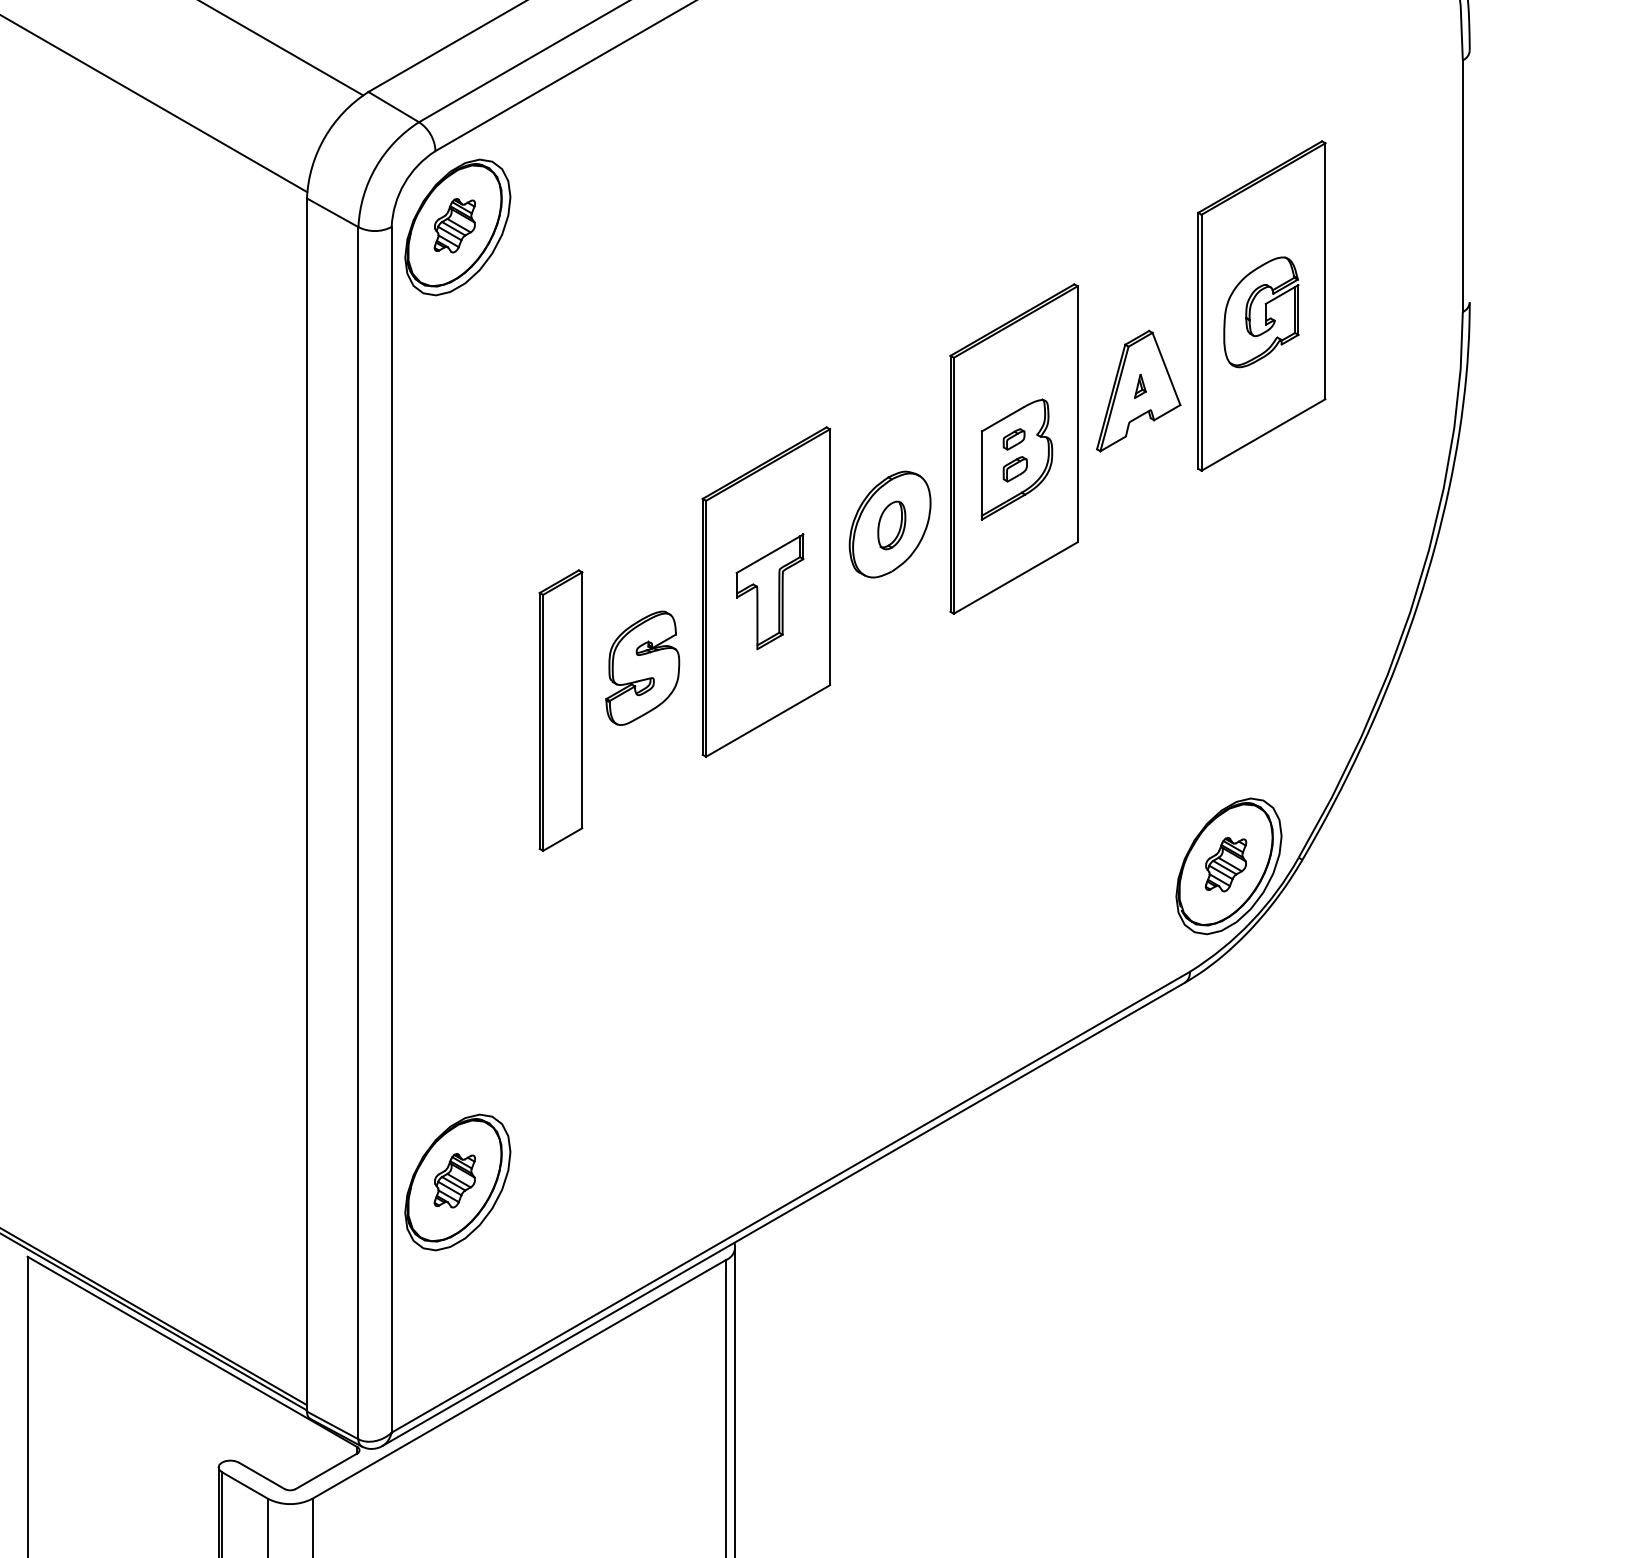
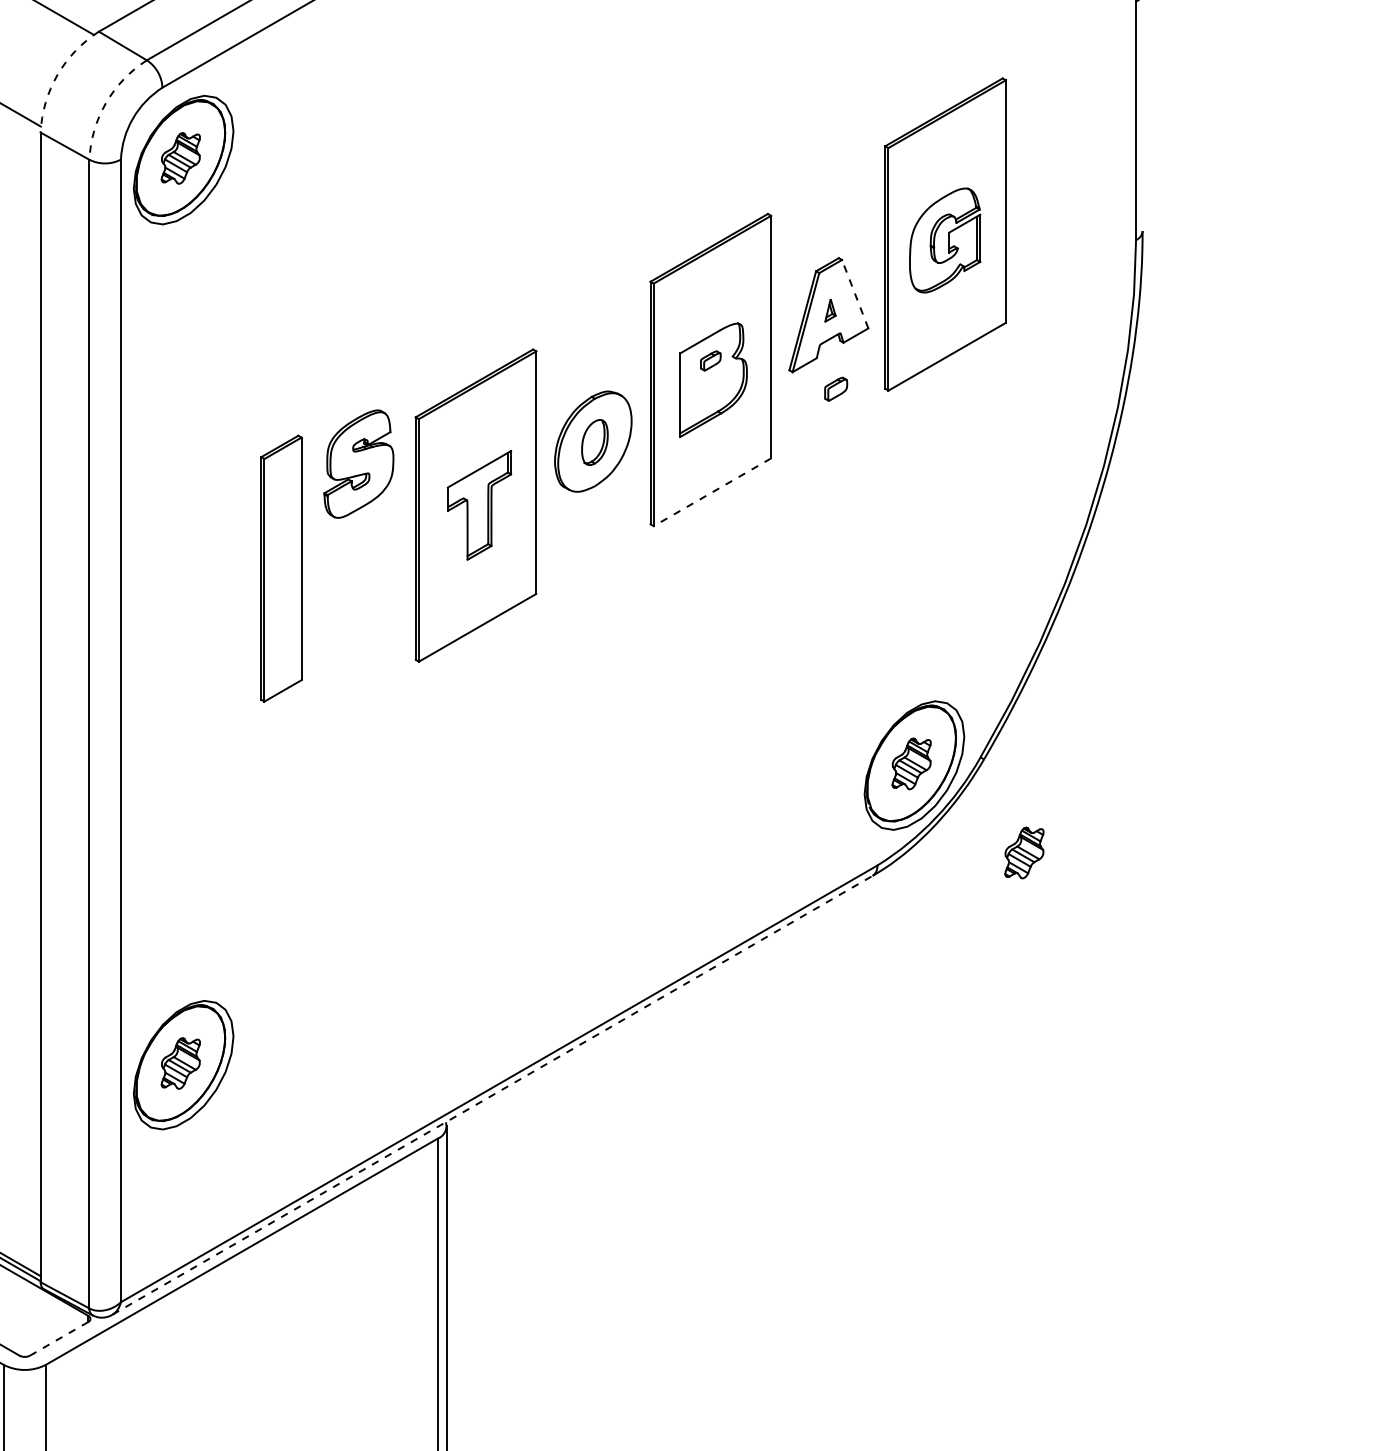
arc: (324, 137) -> (57, 74), solid -> dashed
arc: (375, 167) -> (105, 103), solid -> dashed
line: (1166, 369) -> (855, 294), solid -> dashed
part: (1014, 469) -> (835, 389), moved
line: (1015, 578) -> (712, 492), solid -> dashed
part: (642, 667) -> (358, 463), moved
part: (560, 710) -> (280, 568), moved
part: (1344, 958) -> (1023, 852), added
line: (784, 1214) -> (493, 1095), solid -> dashed
line: (326, 1471) -> (59, 1339), solid -> dashed

